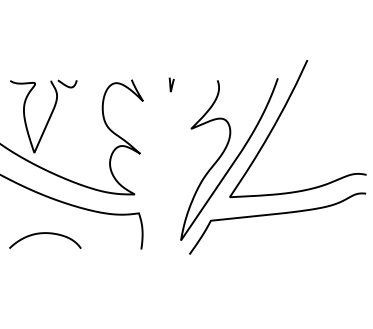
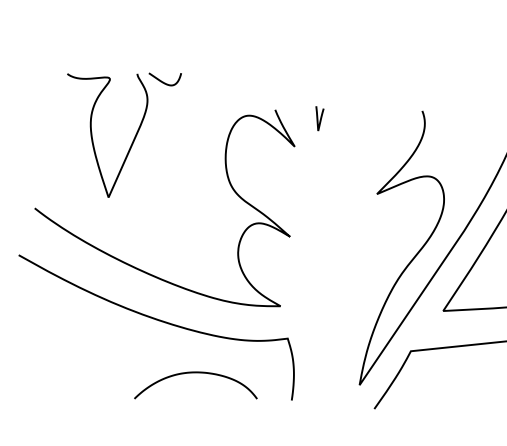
curve: (171, 84) -> (319, 117), moved
part: (43, 116) -> (124, 135), moved
curve: (42, 234) -> (191, 374), moved

